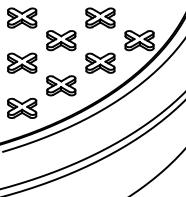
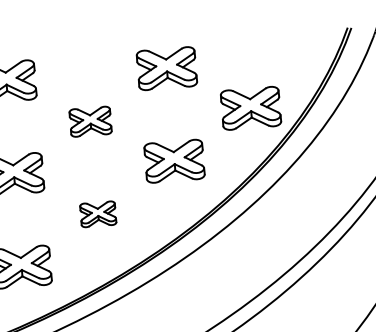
part: (61, 40) -> (90, 121), size x0.7
part: (61, 85) -> (98, 213), size x0.6

